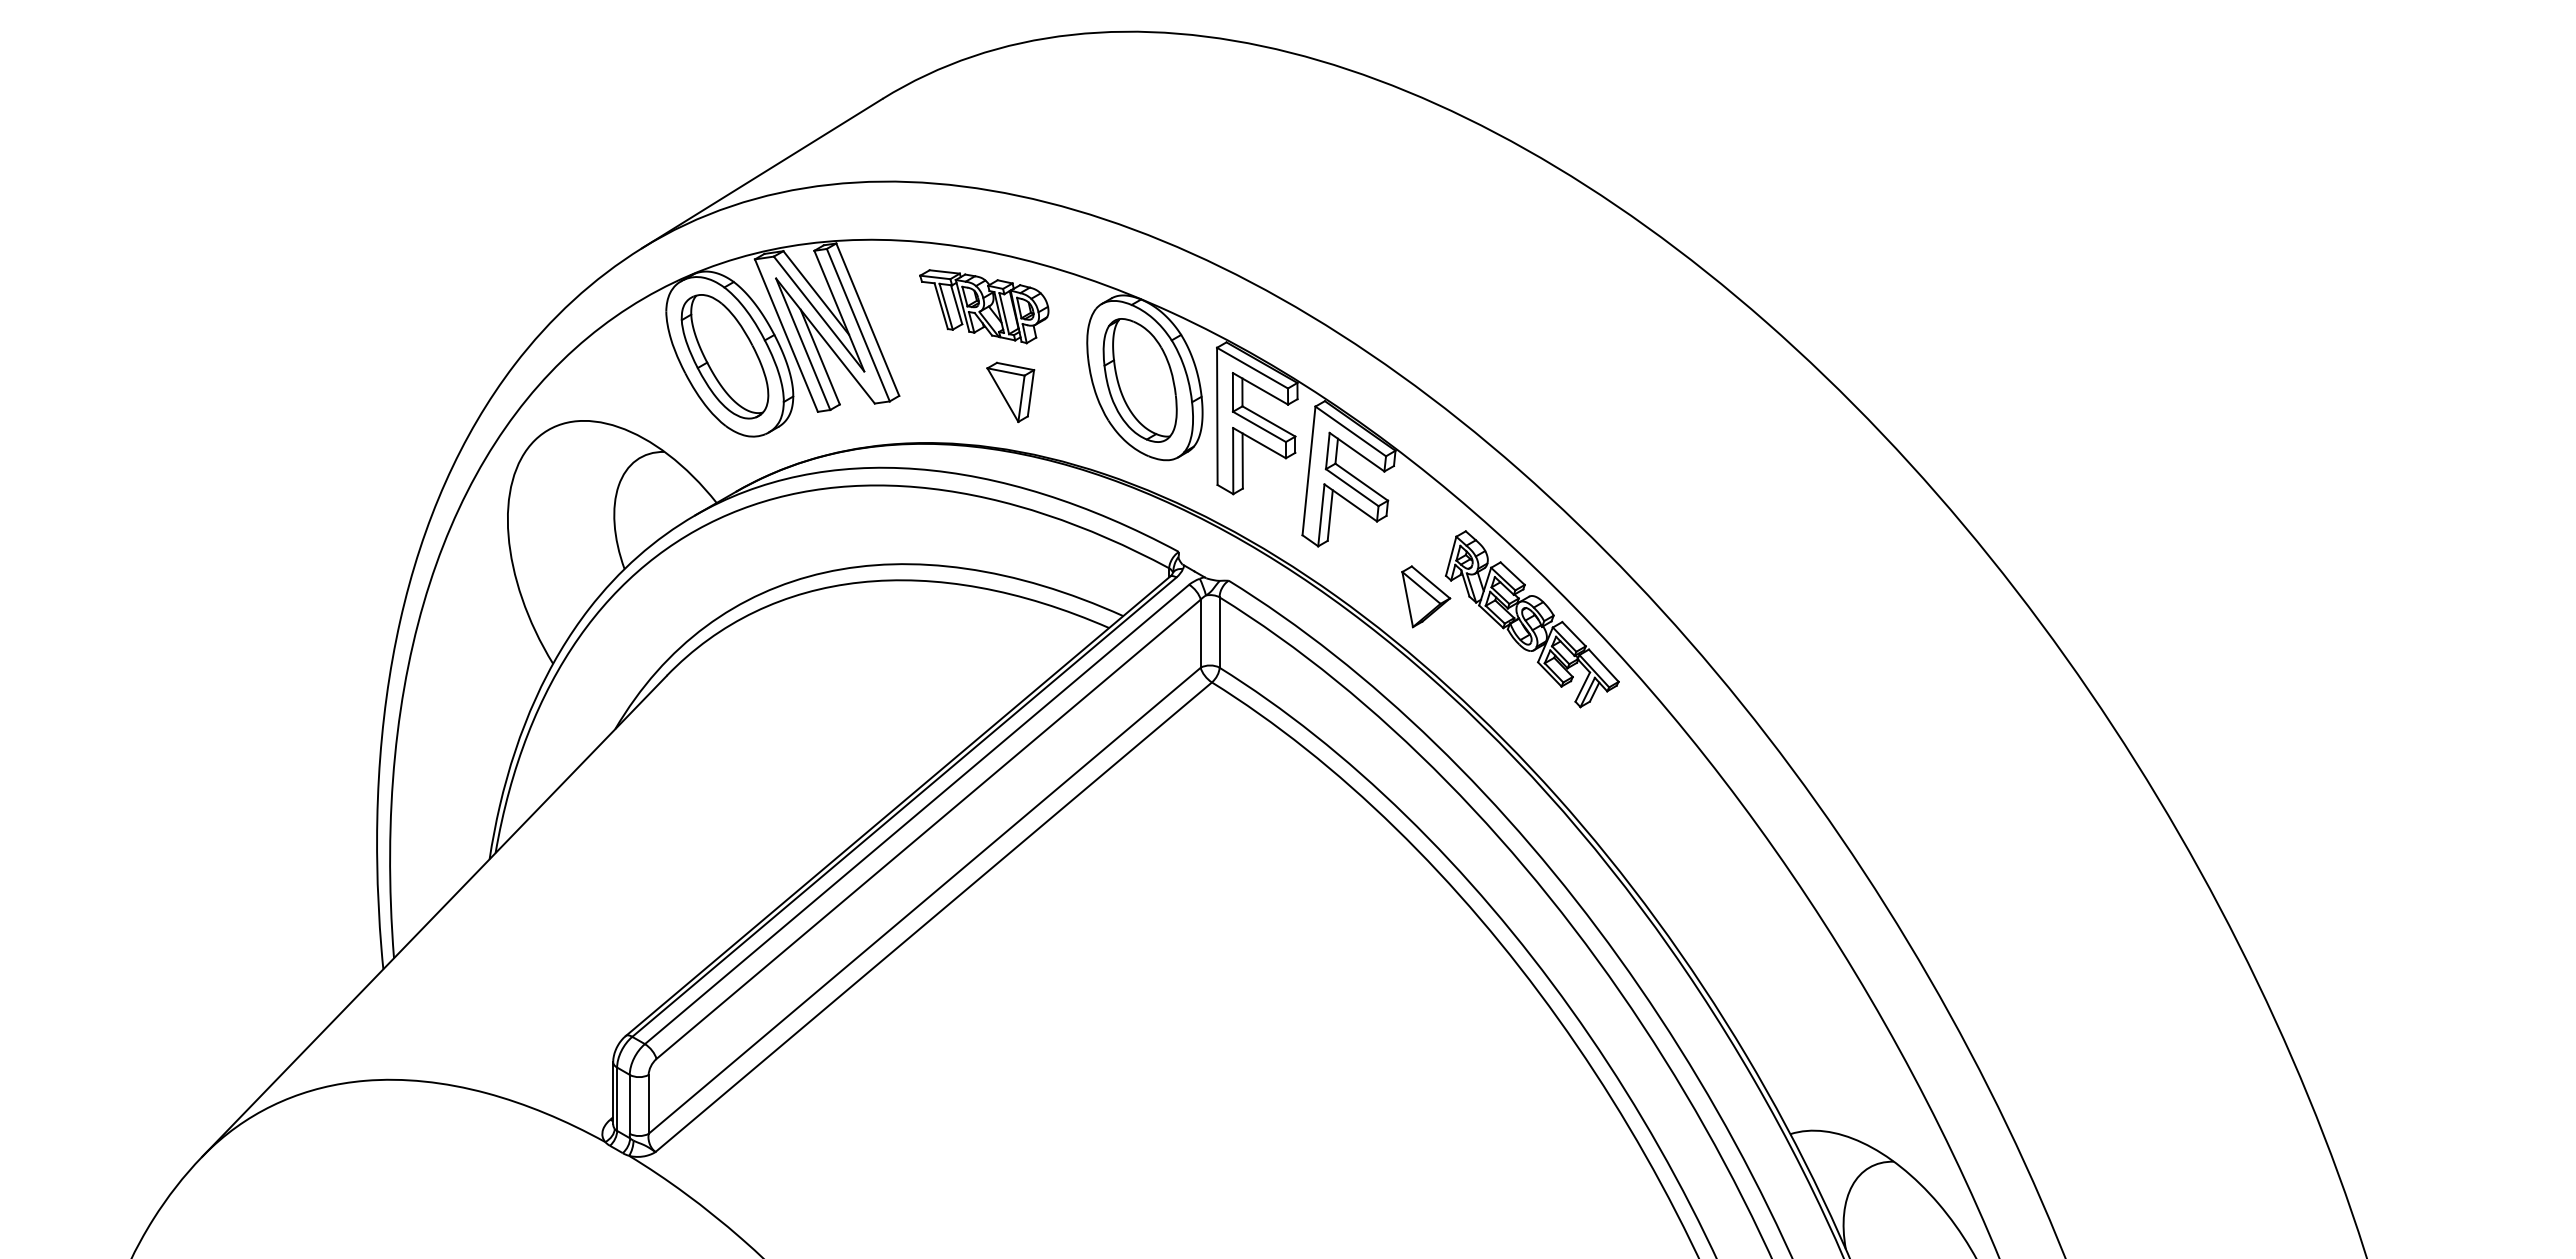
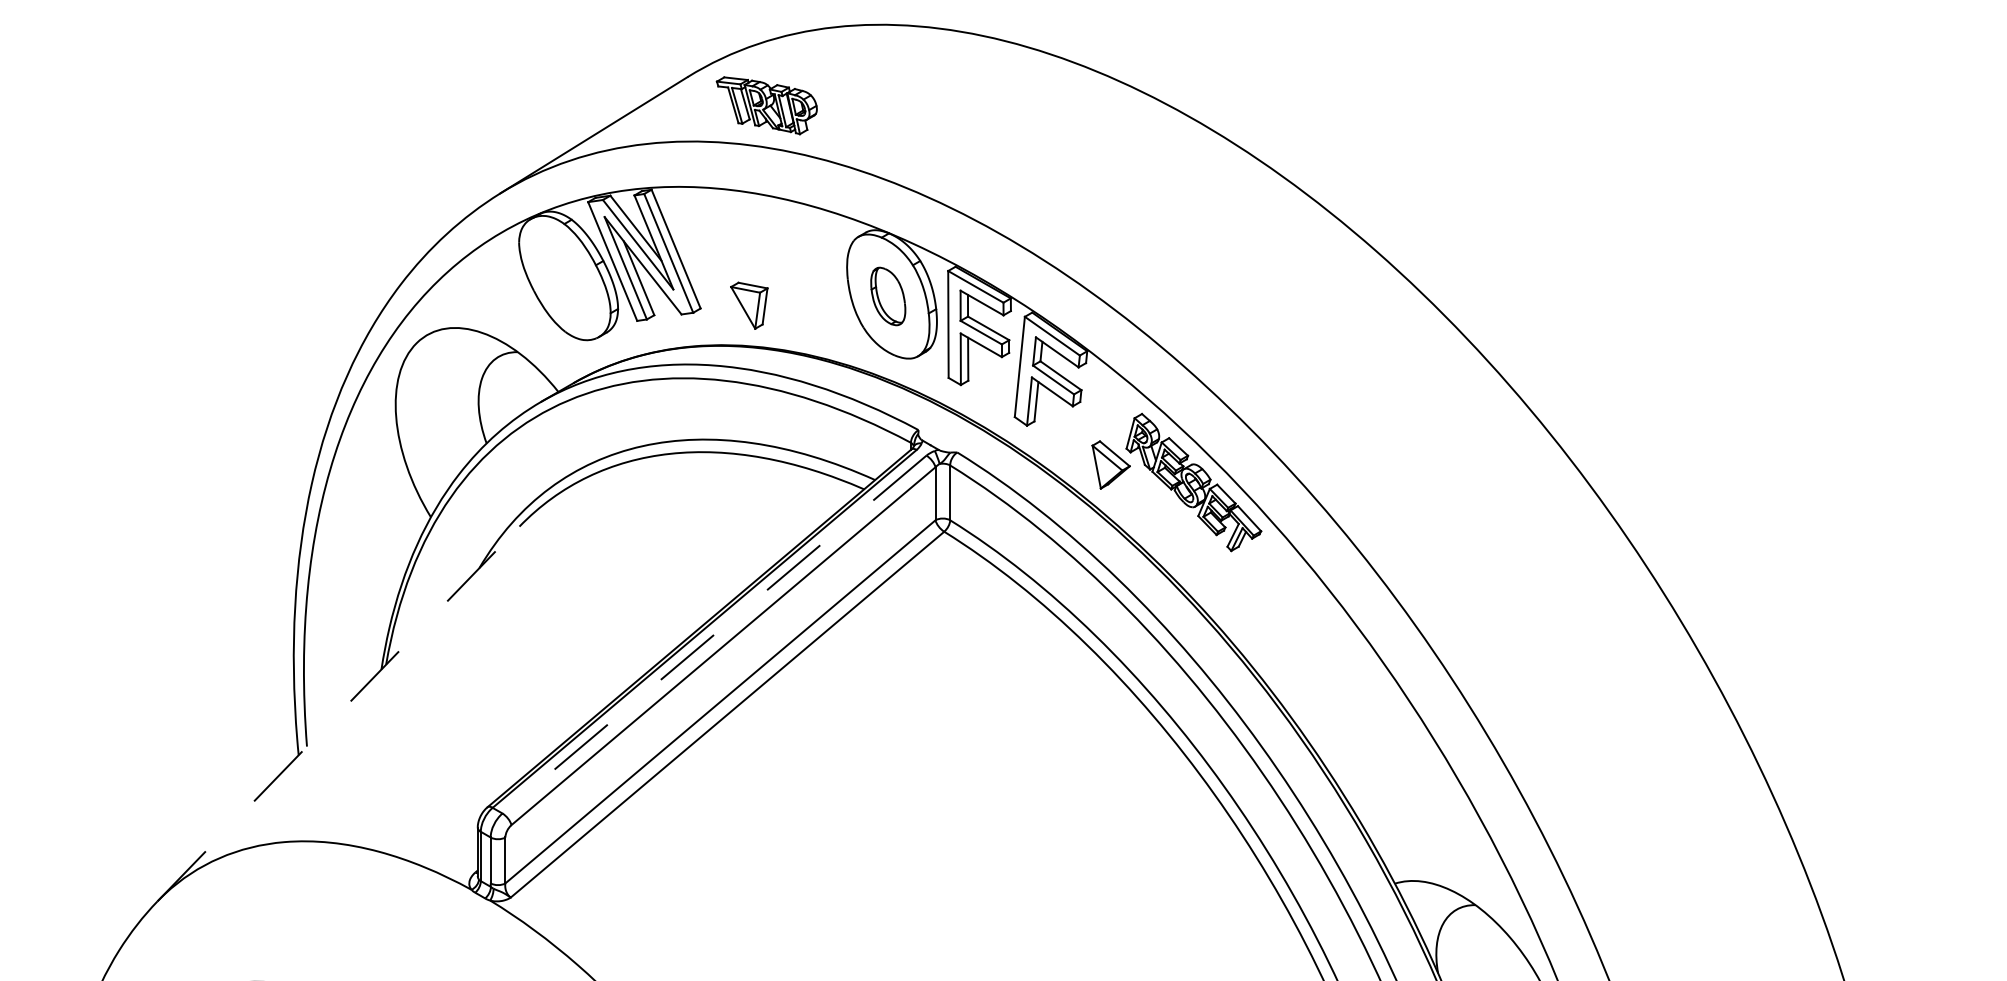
part: (984, 306) -> (767, 105), moved
part: (724, 356) -> (564, 277), removed
part: (1139, 380) -> (887, 296), size x0.6
part: (1010, 392) -> (749, 305), moved
line: (916, 814) -> (714, 634), solid -> dashed
line: (434, 916) -> (338, 714), solid -> dashed

